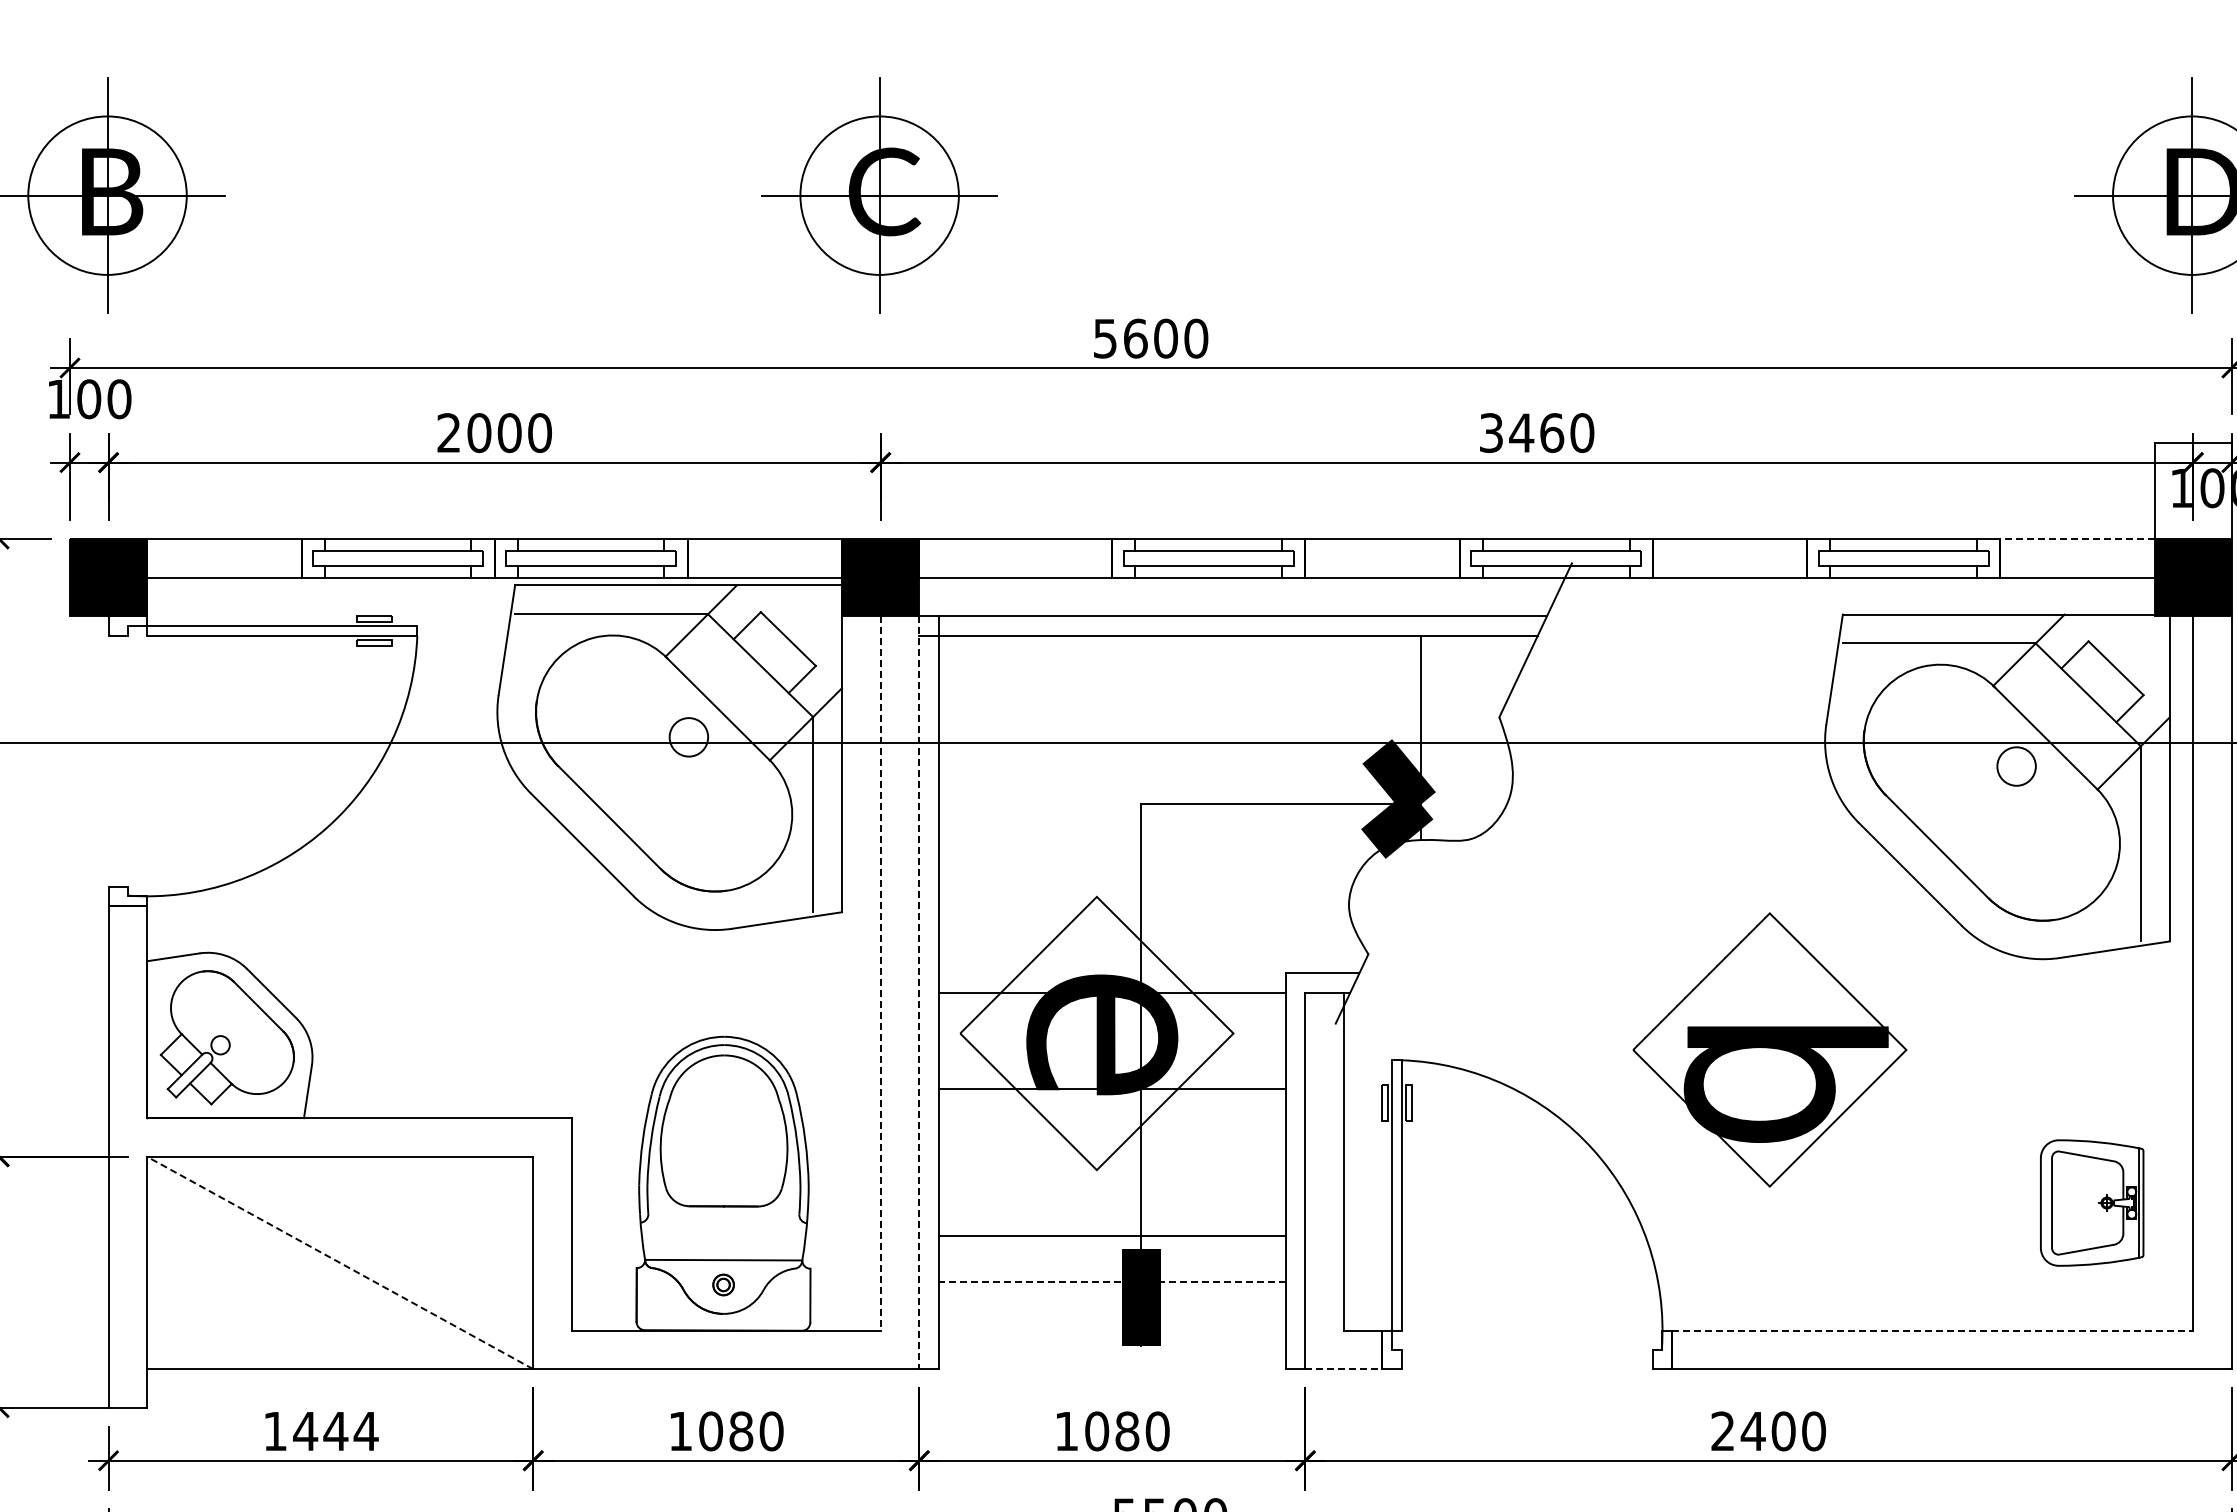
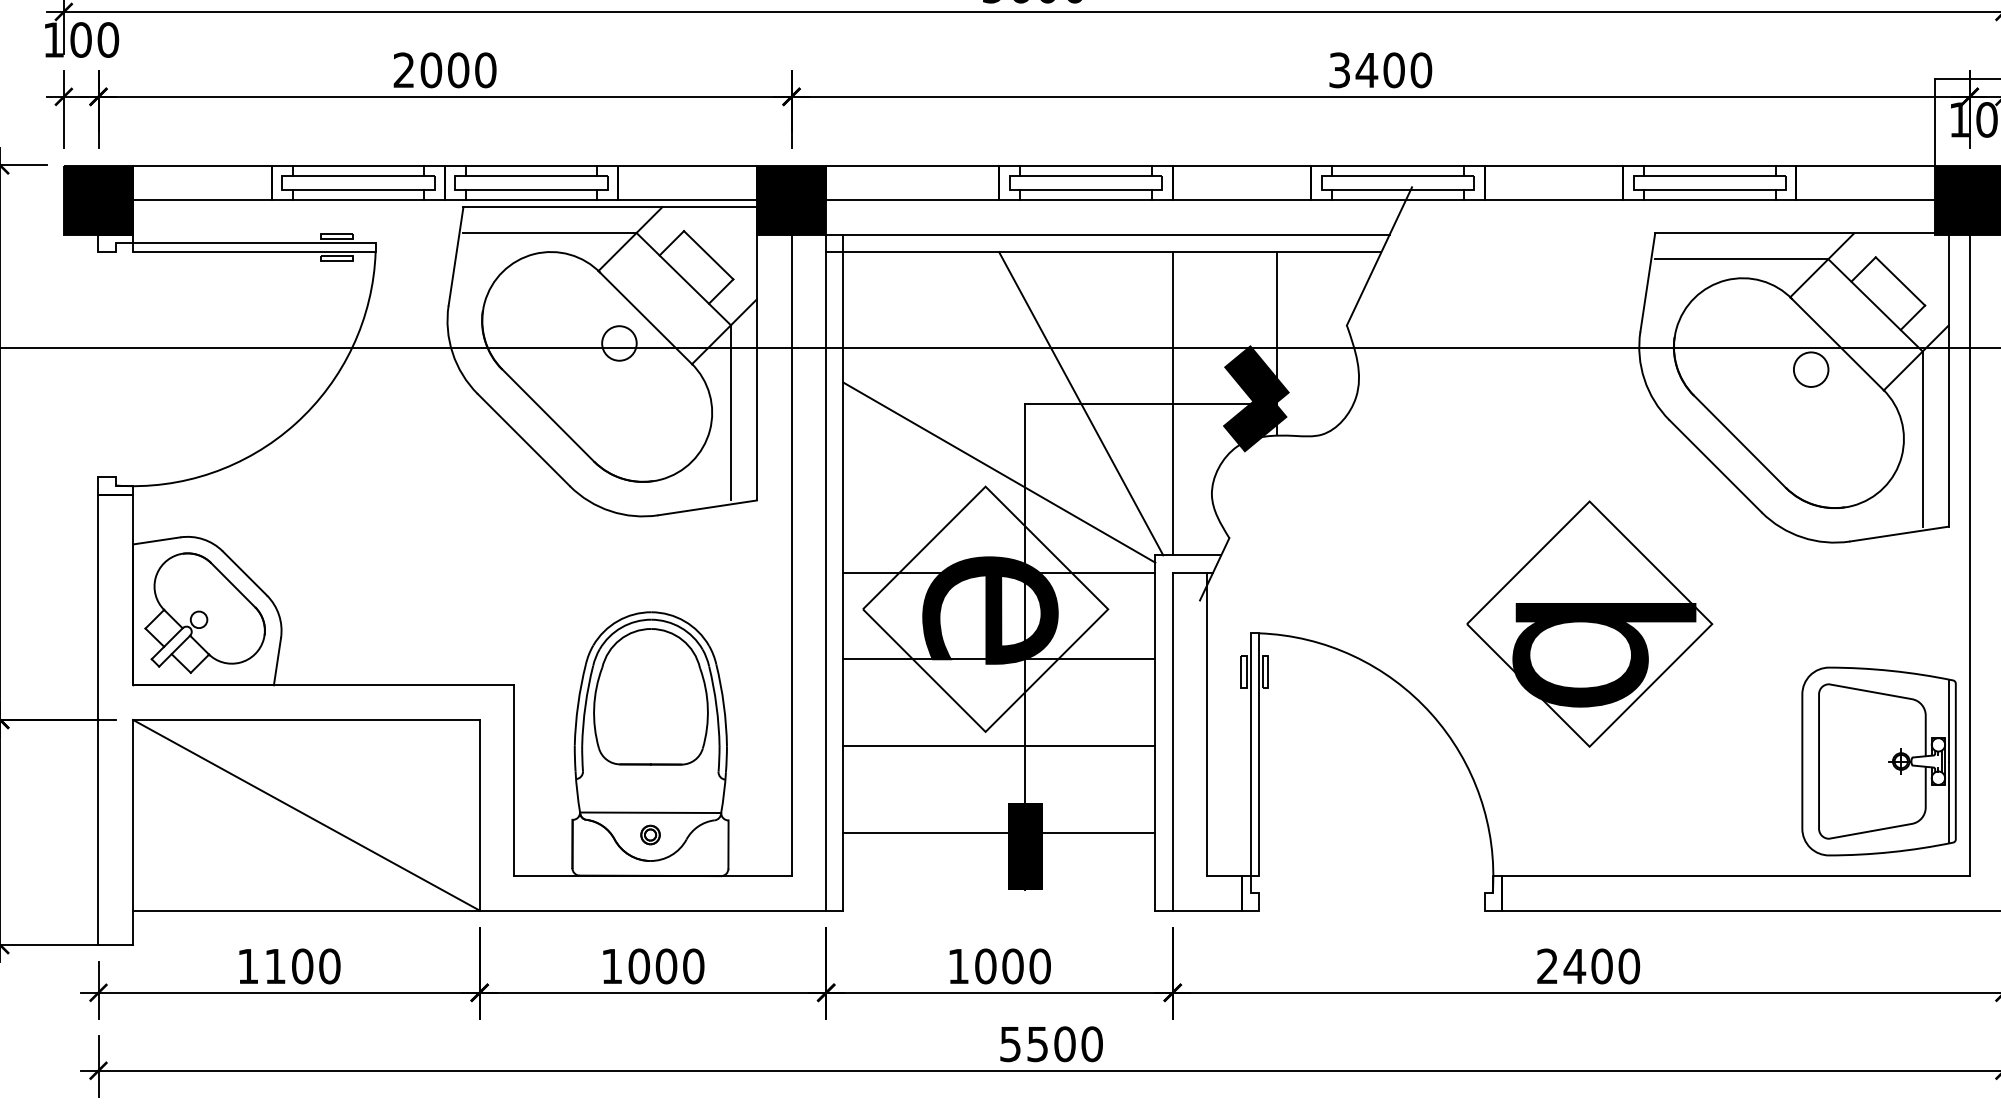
text: (1552, 432) -> (1394, 69), 3460 -> 3400
line: (2076, 539) -> (1864, 165), dashed -> solid
line: (1202, 804) -> (1080, 403), added
line: (1305, 804) -> (1172, 403), added
line: (1111, 880) -> (998, 471), added
line: (880, 973) -> (791, 555), dashed -> solid
line: (919, 993) -> (826, 573), dashed -> solid
part: (2091, 1202) -> (1878, 760), size x1.67
line: (1111, 1235) -> (998, 745), moved
line: (339, 1262) -> (305, 814), dashed -> solid
line: (1112, 1282) -> (999, 832), dashed -> solid
line: (1932, 1330) -> (1735, 875), dashed -> solid
line: (1343, 1369) -> (1206, 910), dashed -> solid
text: (335, 1431) -> (302, 966), 1444 -> 1100
text: (741, 1431) -> (666, 966), 1080 -> 1000
text: (1127, 1431) -> (1013, 966), 1080 -> 1000

